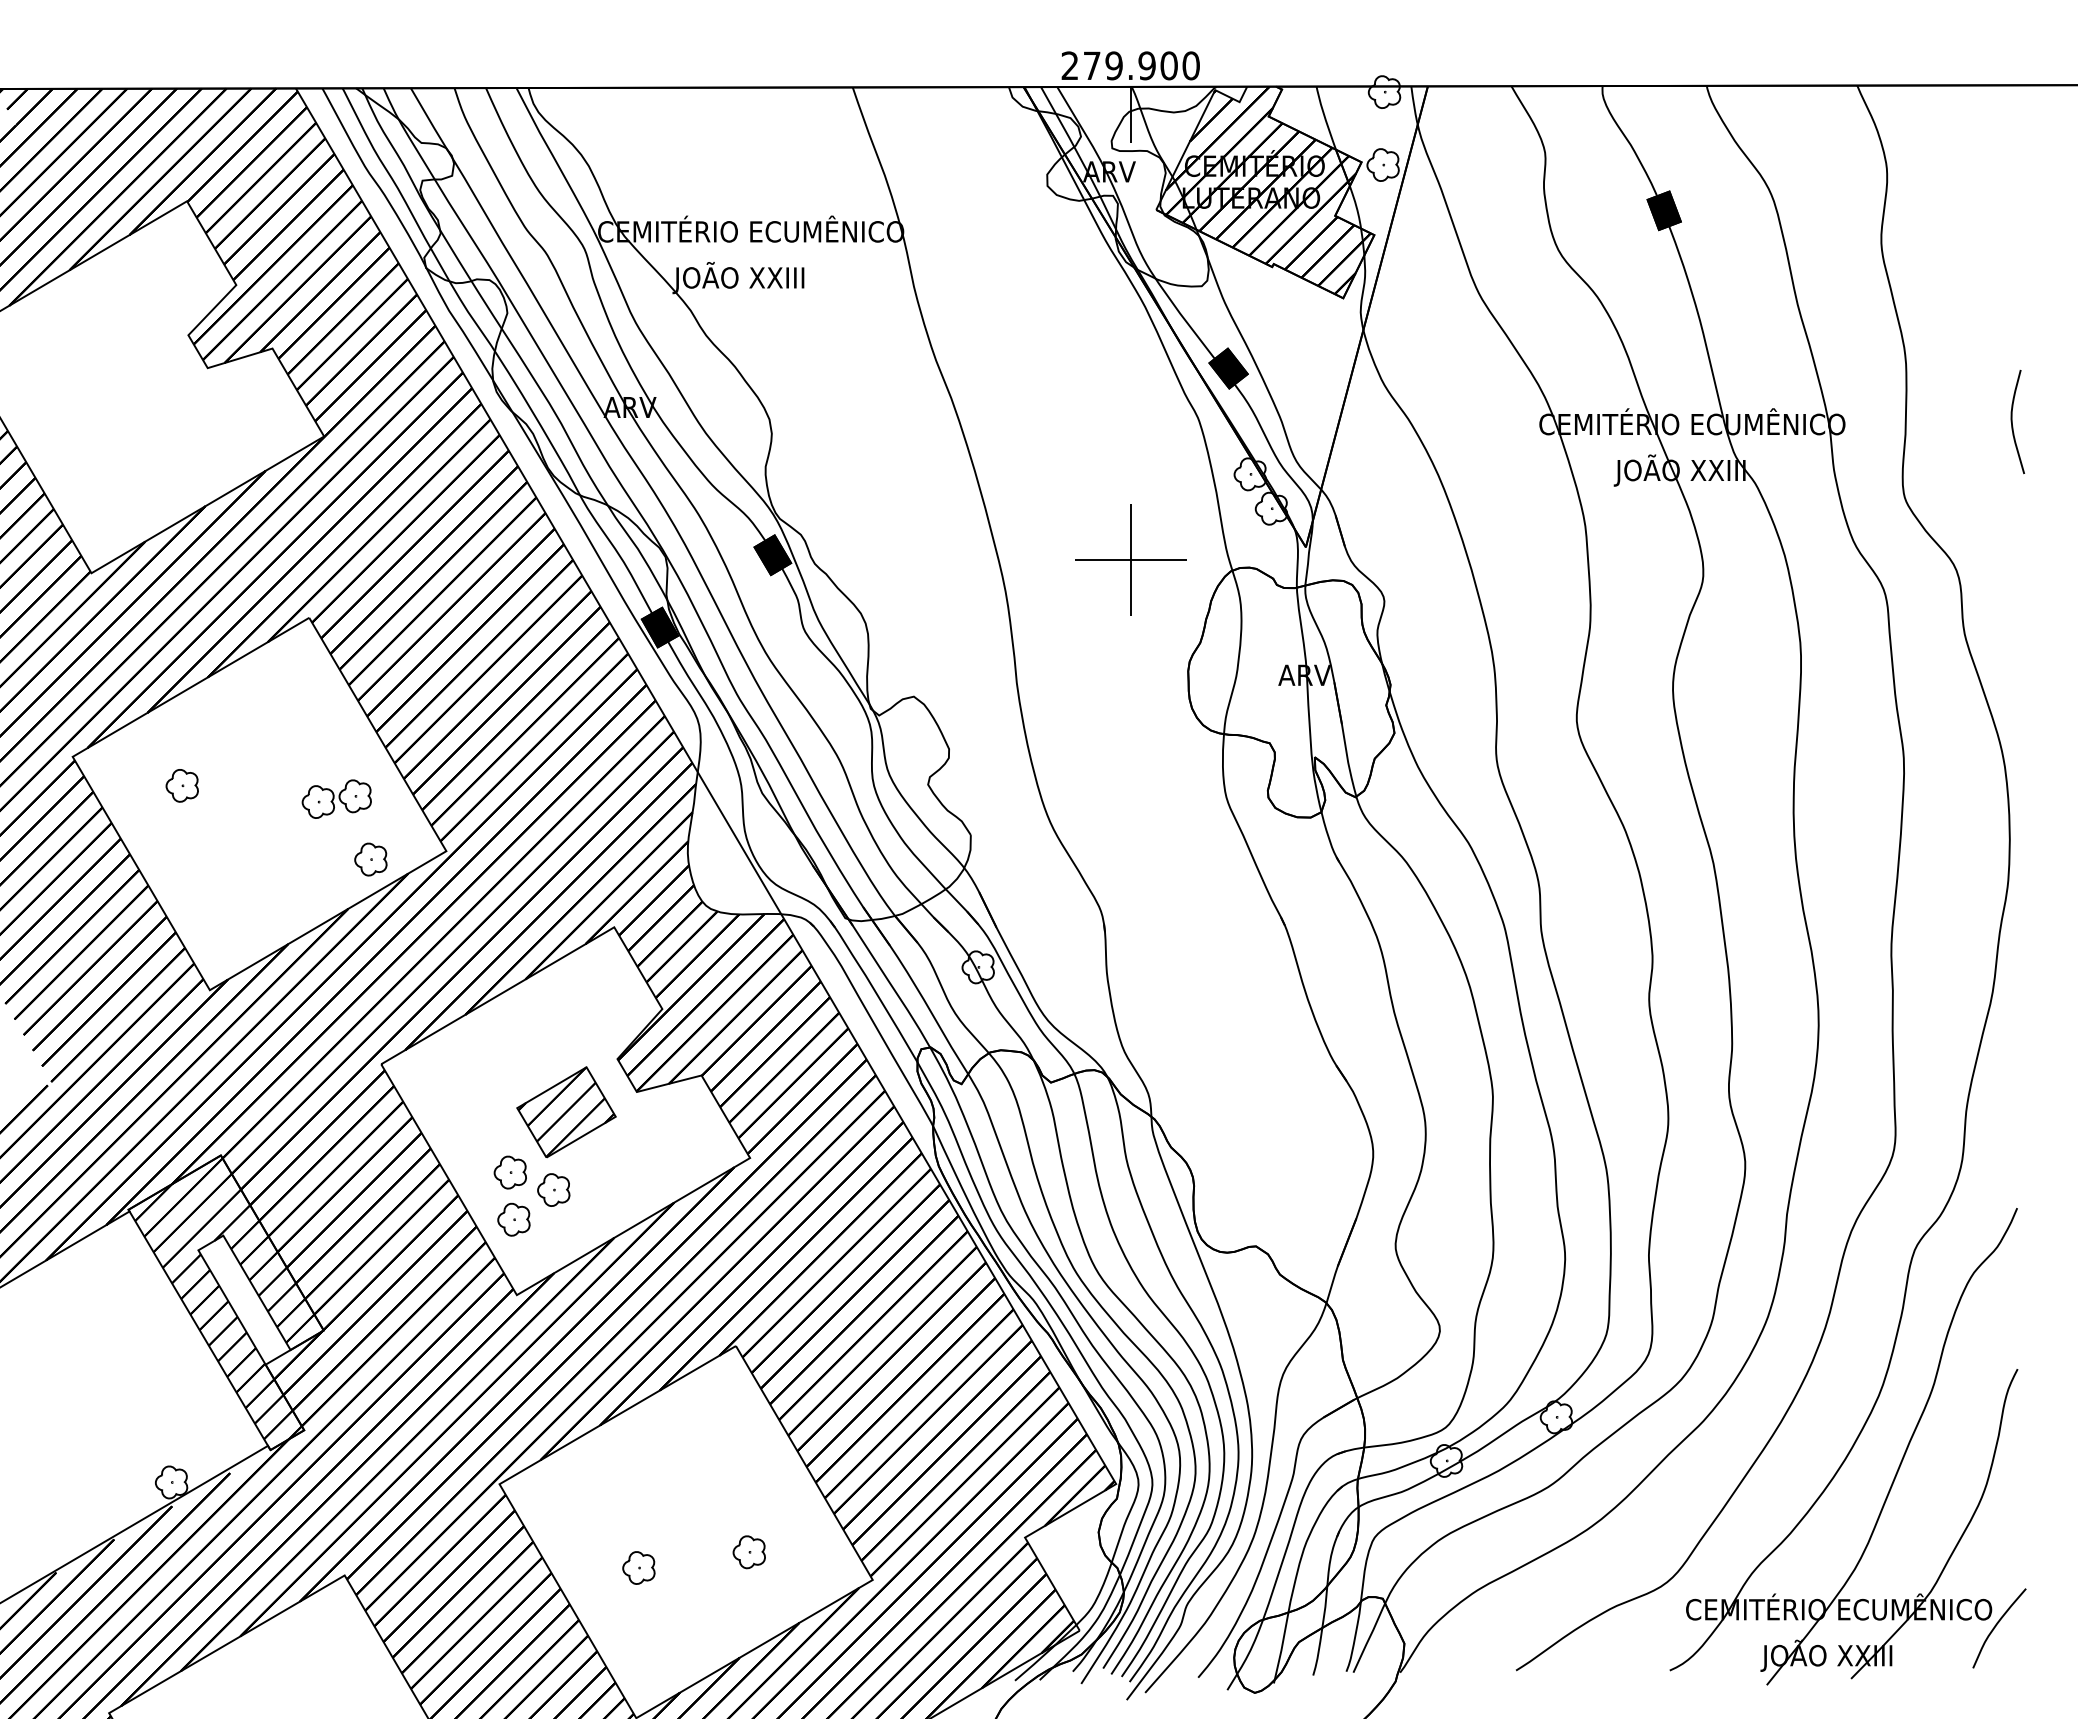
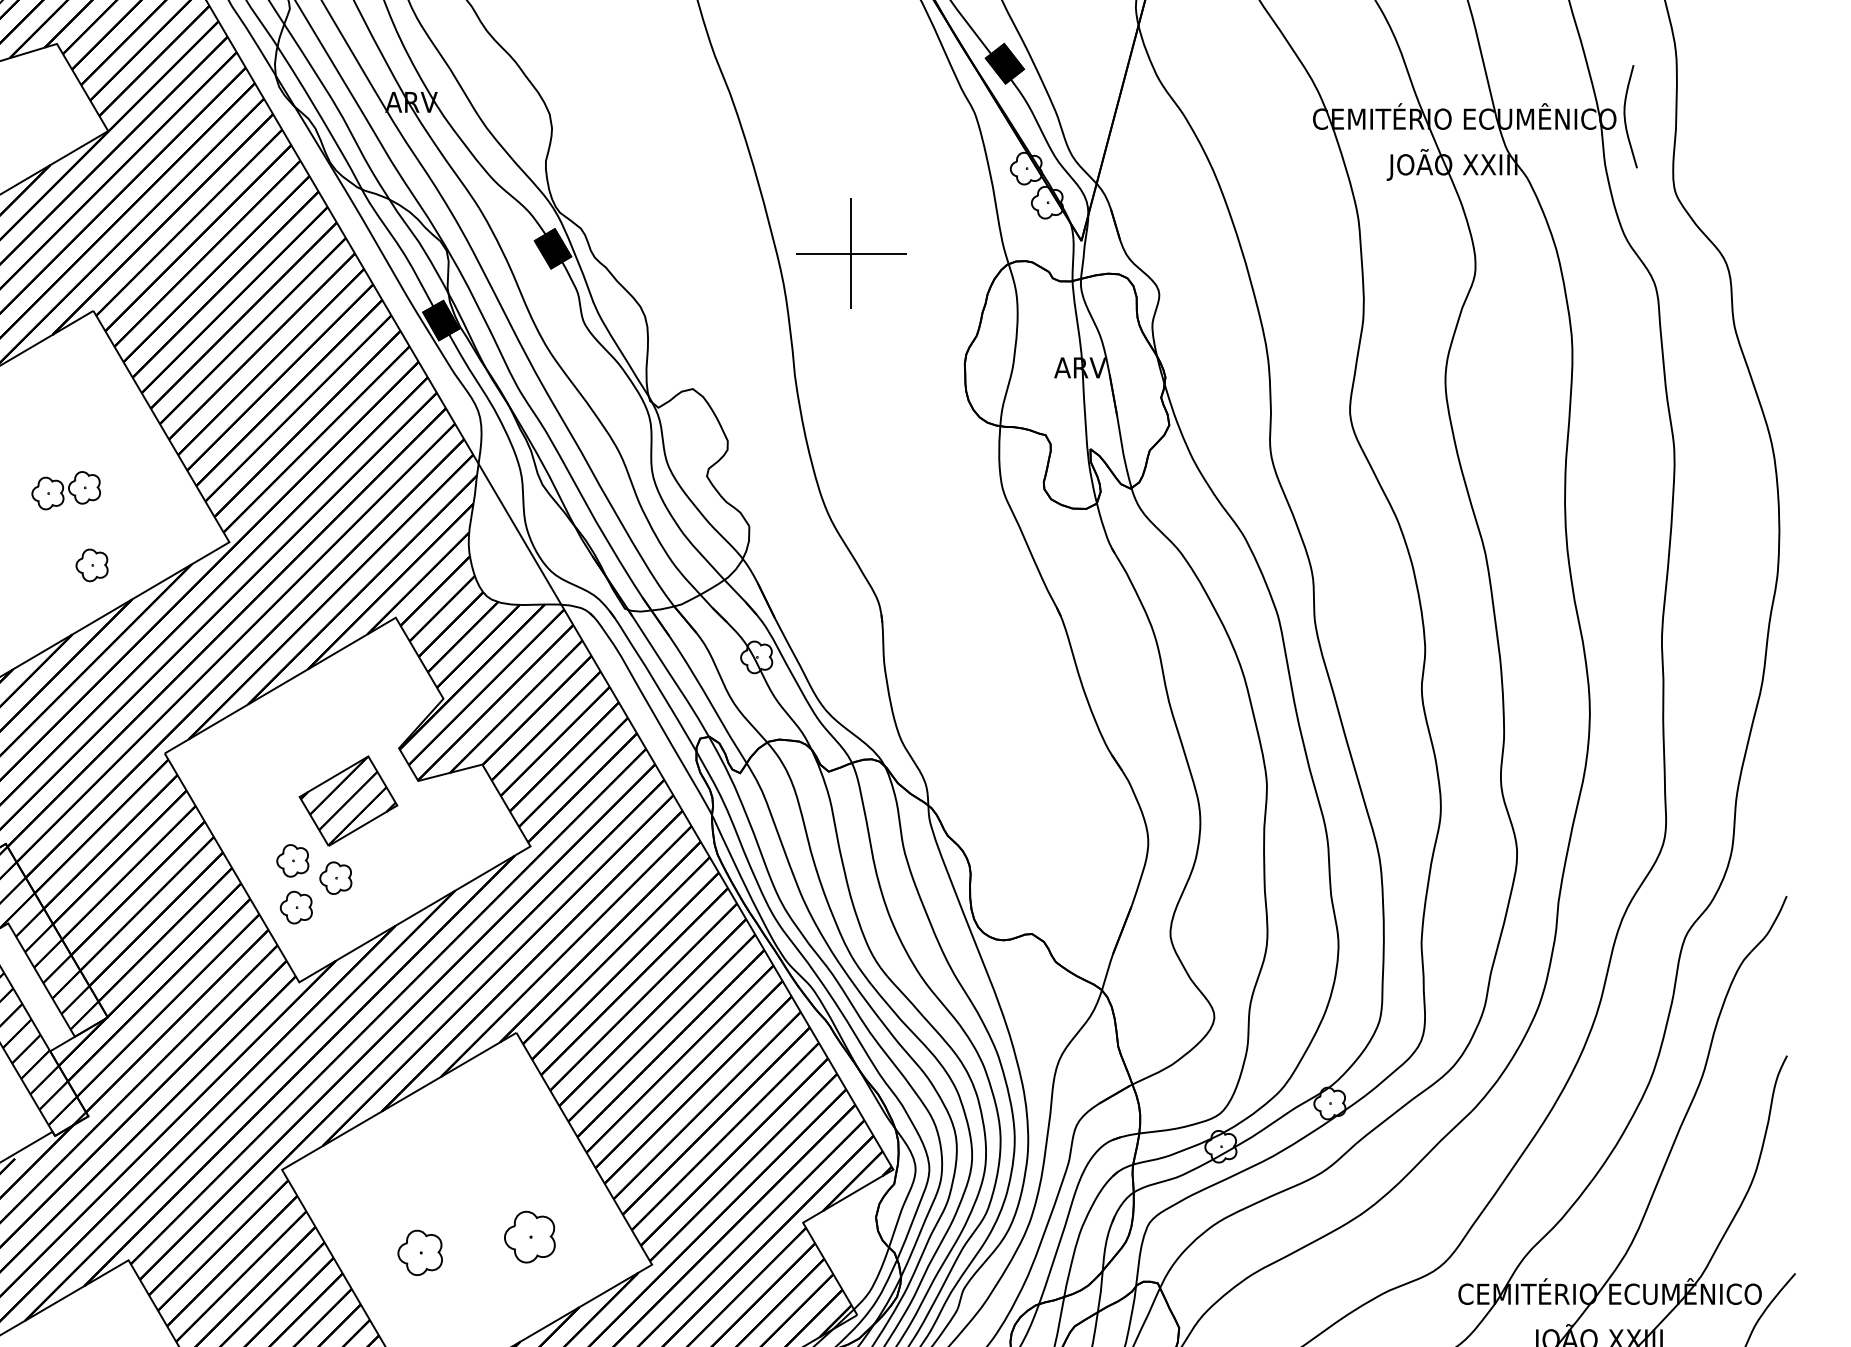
curve: (2012, 421) -> (1625, 116), moved
part: (1130, 559) -> (851, 253), moved
part: (336, 798) -> (65, 490), moved
part: (370, 859) -> (91, 565), moved
part: (748, 1552) -> (528, 1237), size x1.6
part: (638, 1567) -> (419, 1252), size x1.4

